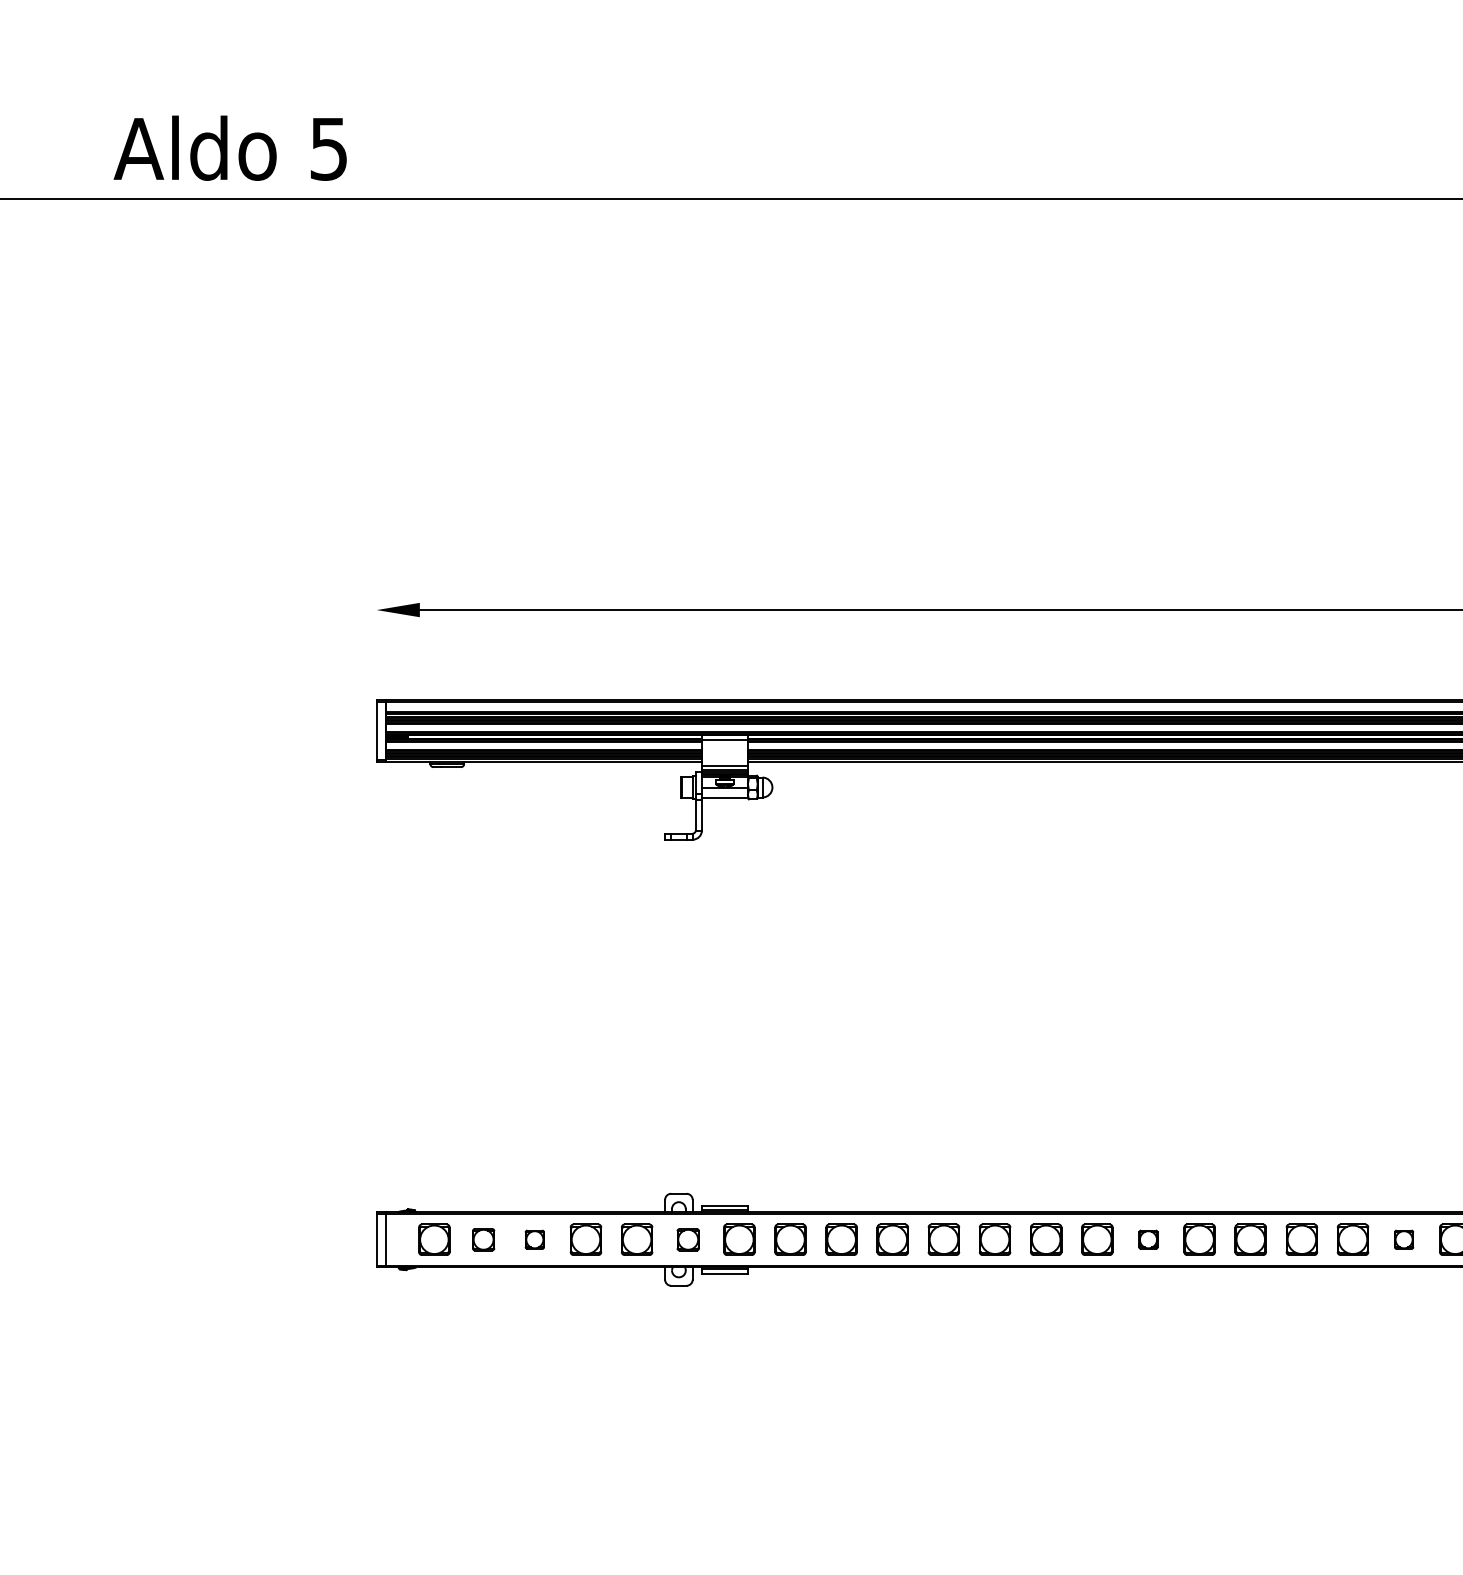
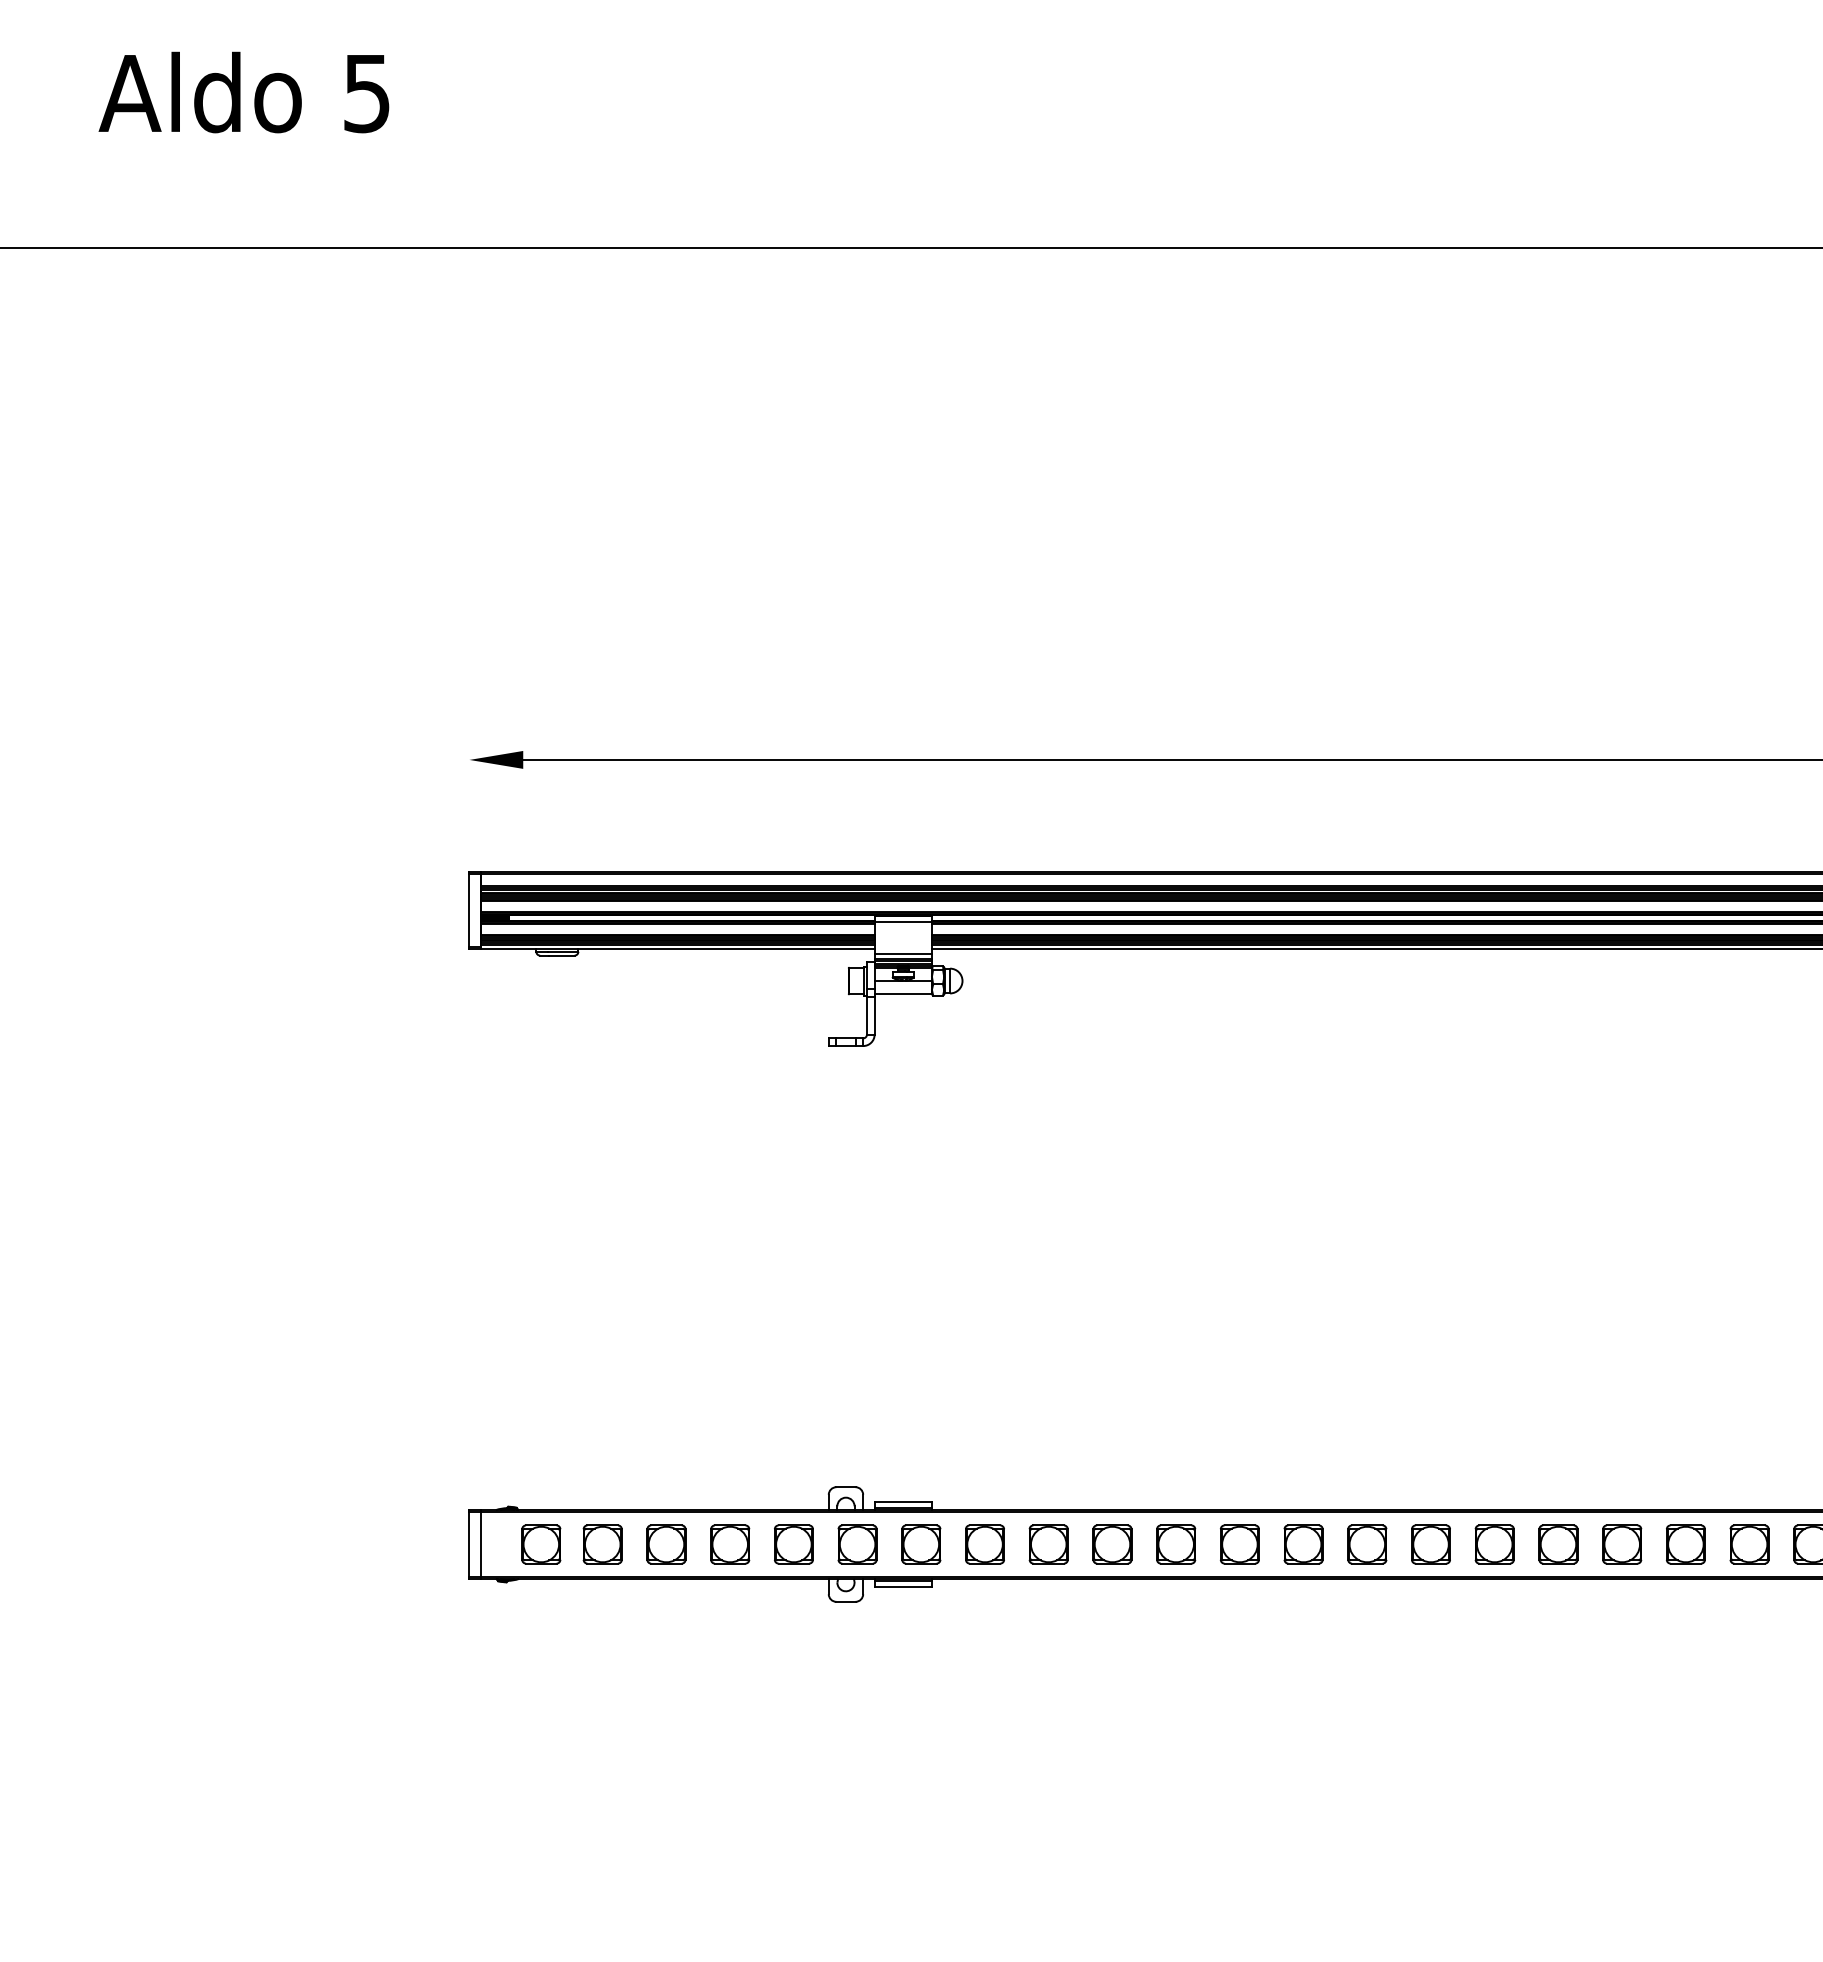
text: (229, 148) -> (243, 92), moved
part: (483, 1239) -> (602, 1544), size x1.43
part: (534, 1239) -> (666, 1544), size x1.67
part: (688, 1239) -> (857, 1544), size x1.43
part: (1148, 1239) -> (1430, 1544), size x1.67
part: (1404, 1239) -> (1749, 1544), size x1.67

